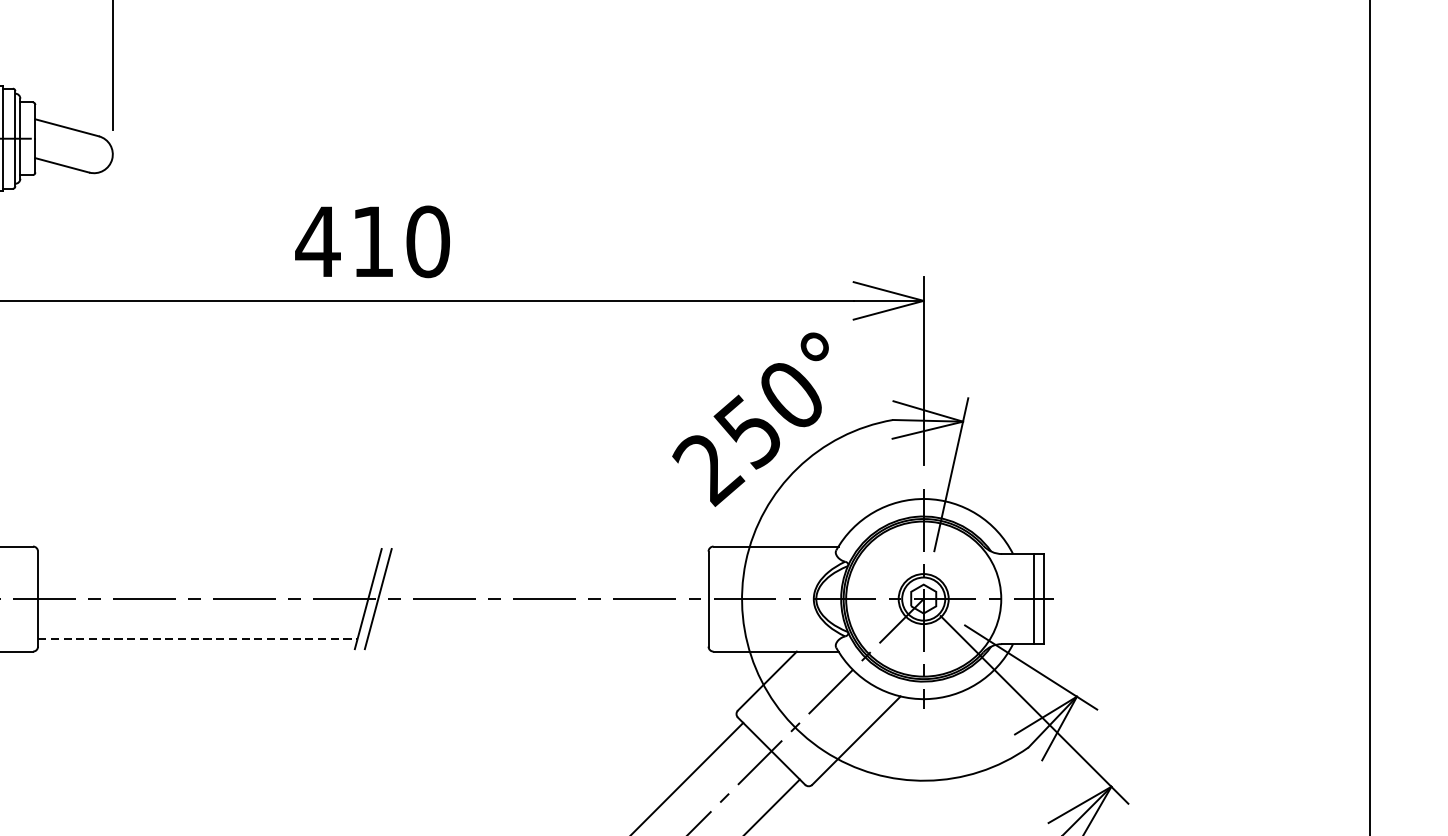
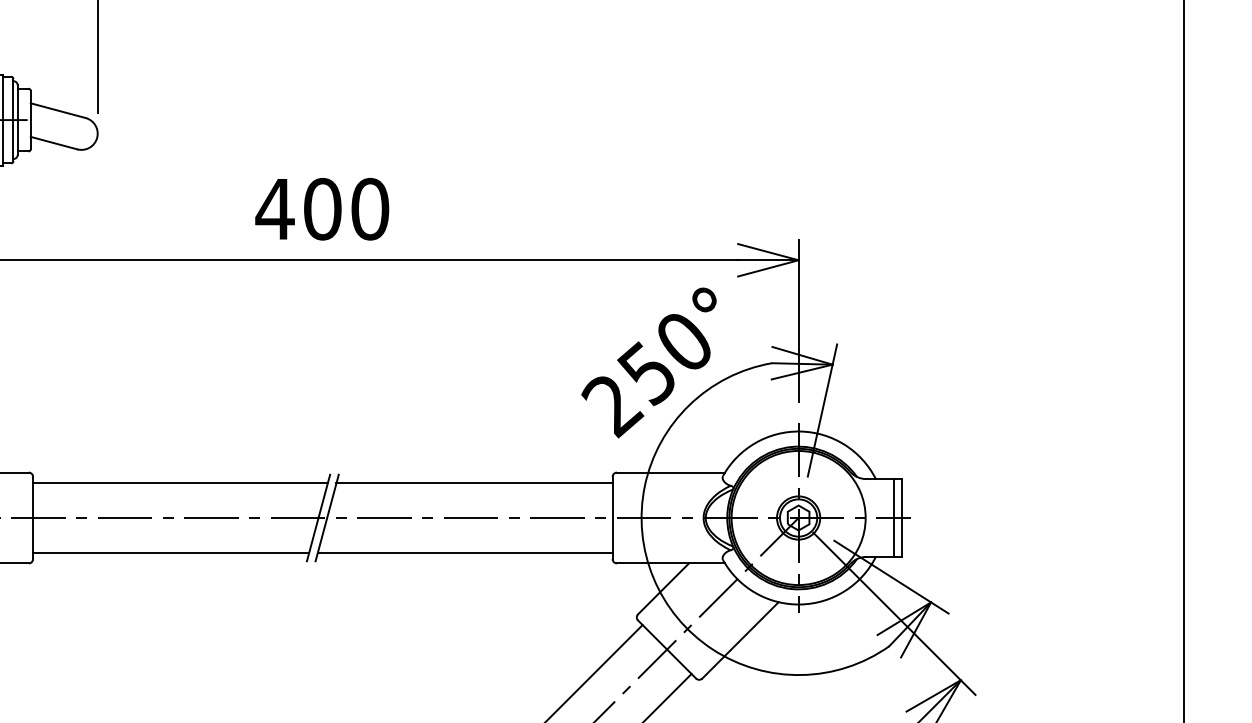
text: (372, 240) -> (322, 208), 410 -> 400
line: (208, 559) -> (180, 483), added
line: (548, 559) -> (474, 483), added
line: (198, 638) -> (171, 552), dashed -> solid
line: (537, 638) -> (464, 552), added

